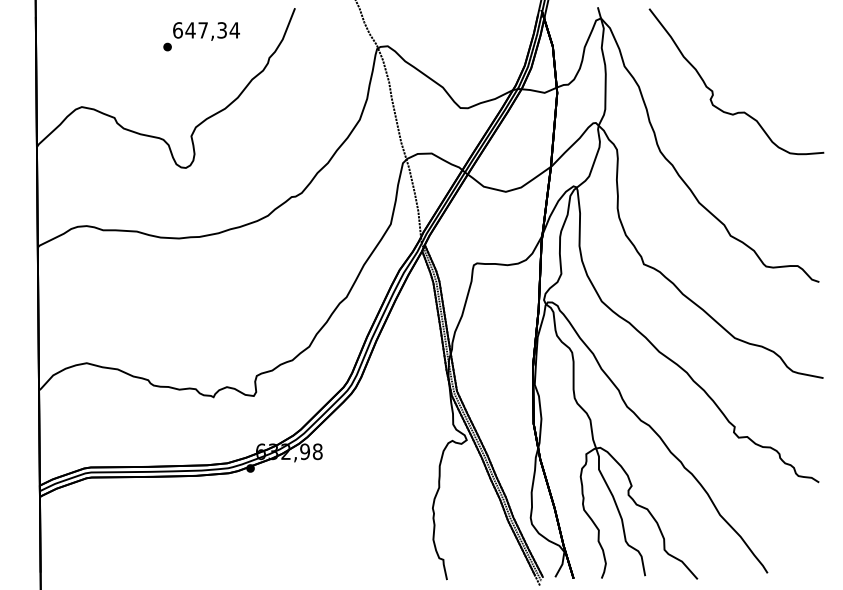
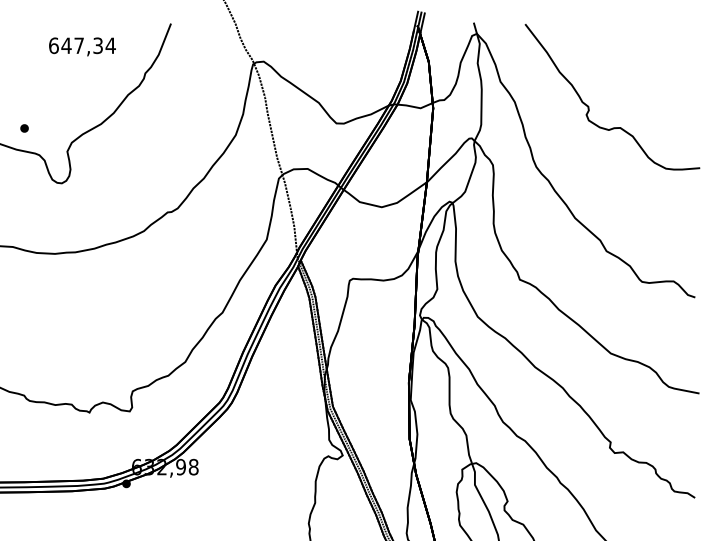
part: (167, 46) -> (24, 127), moved

